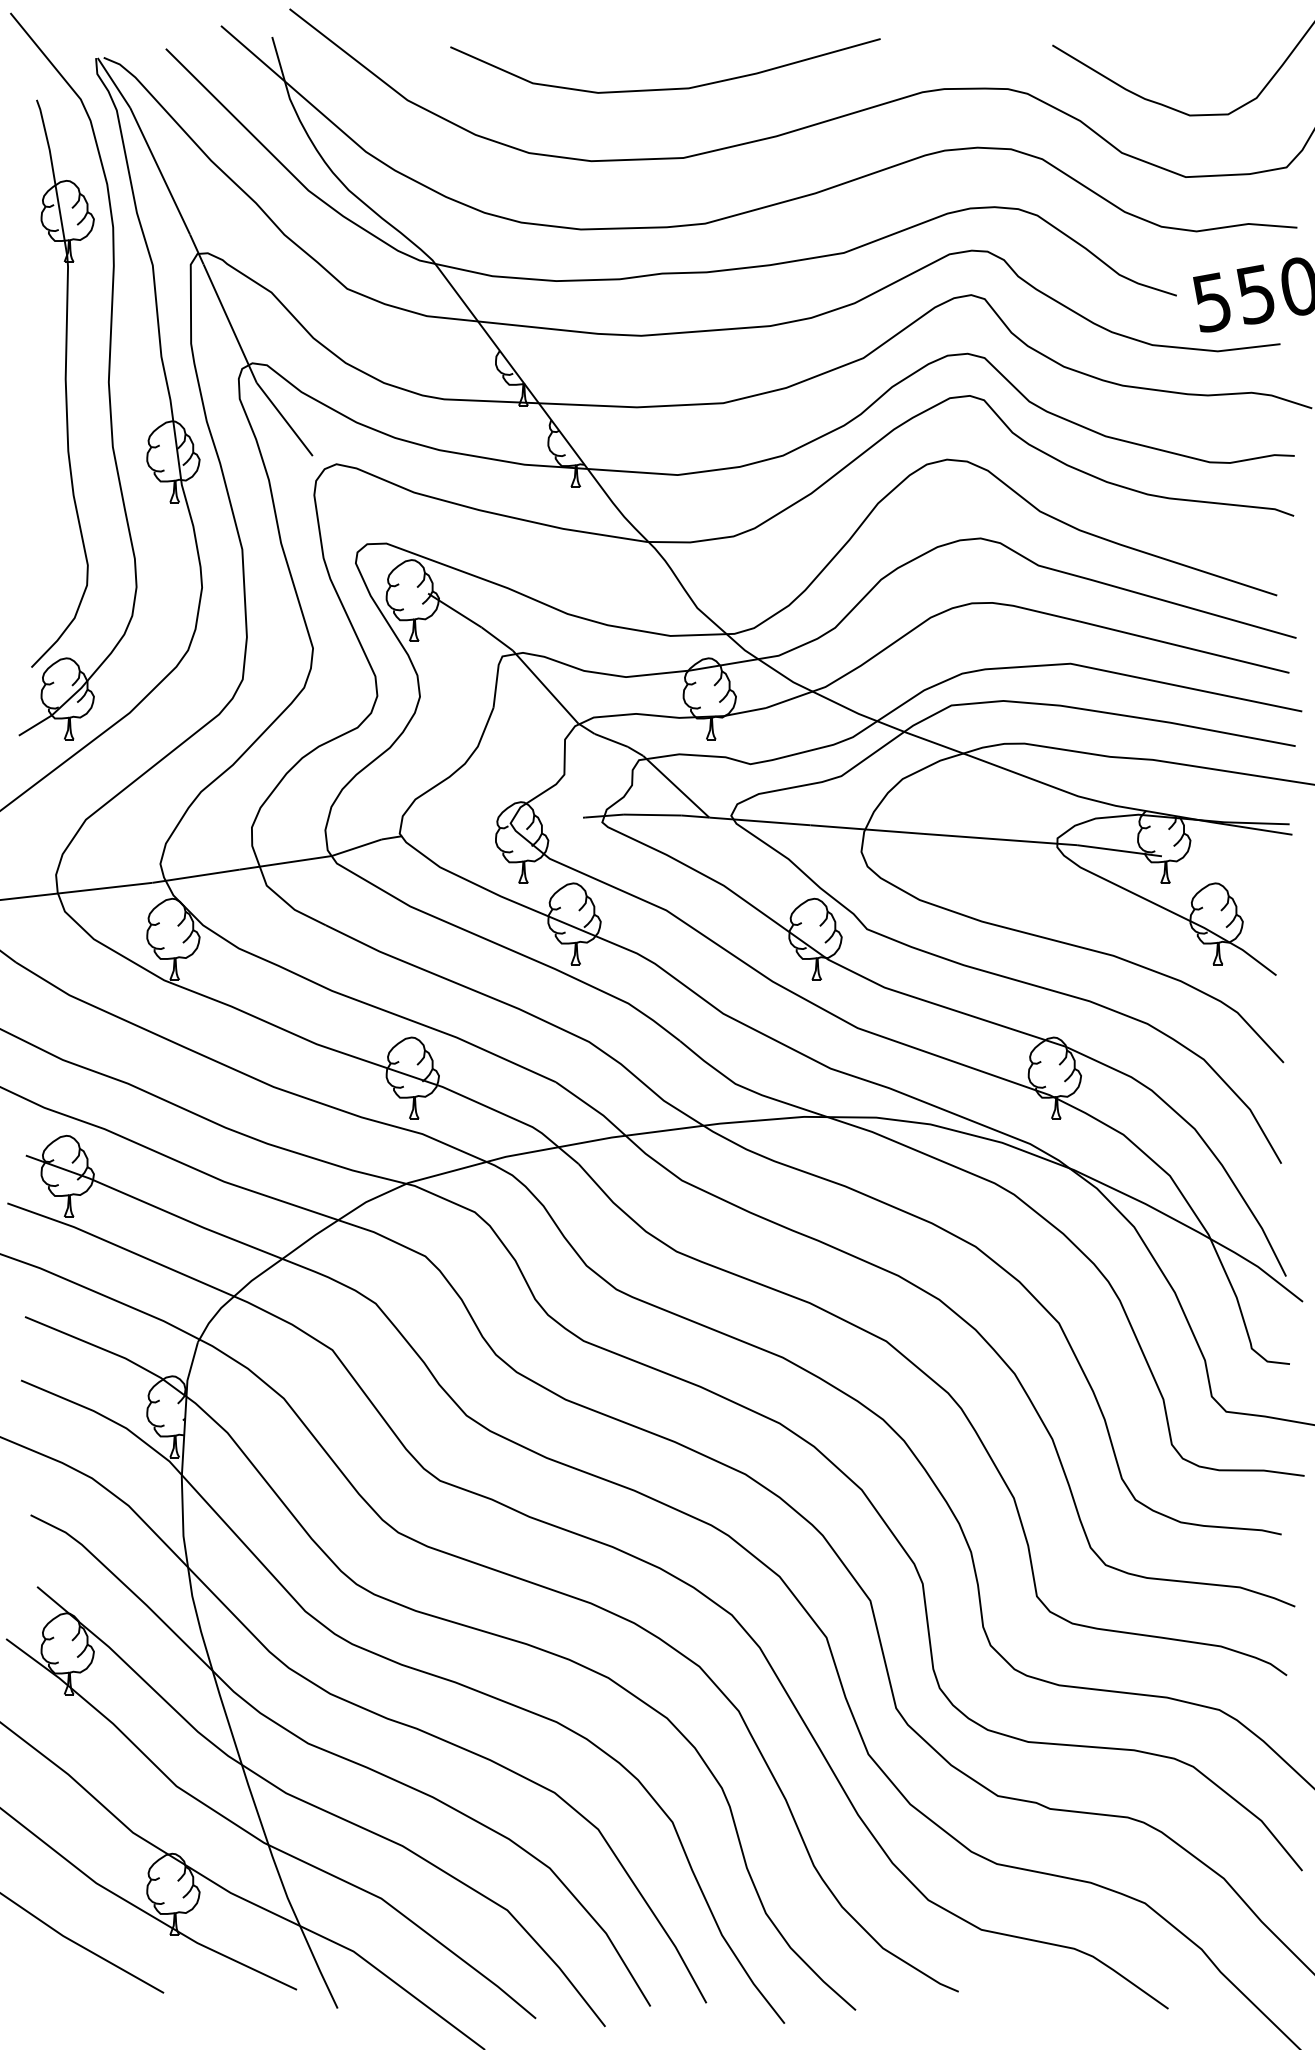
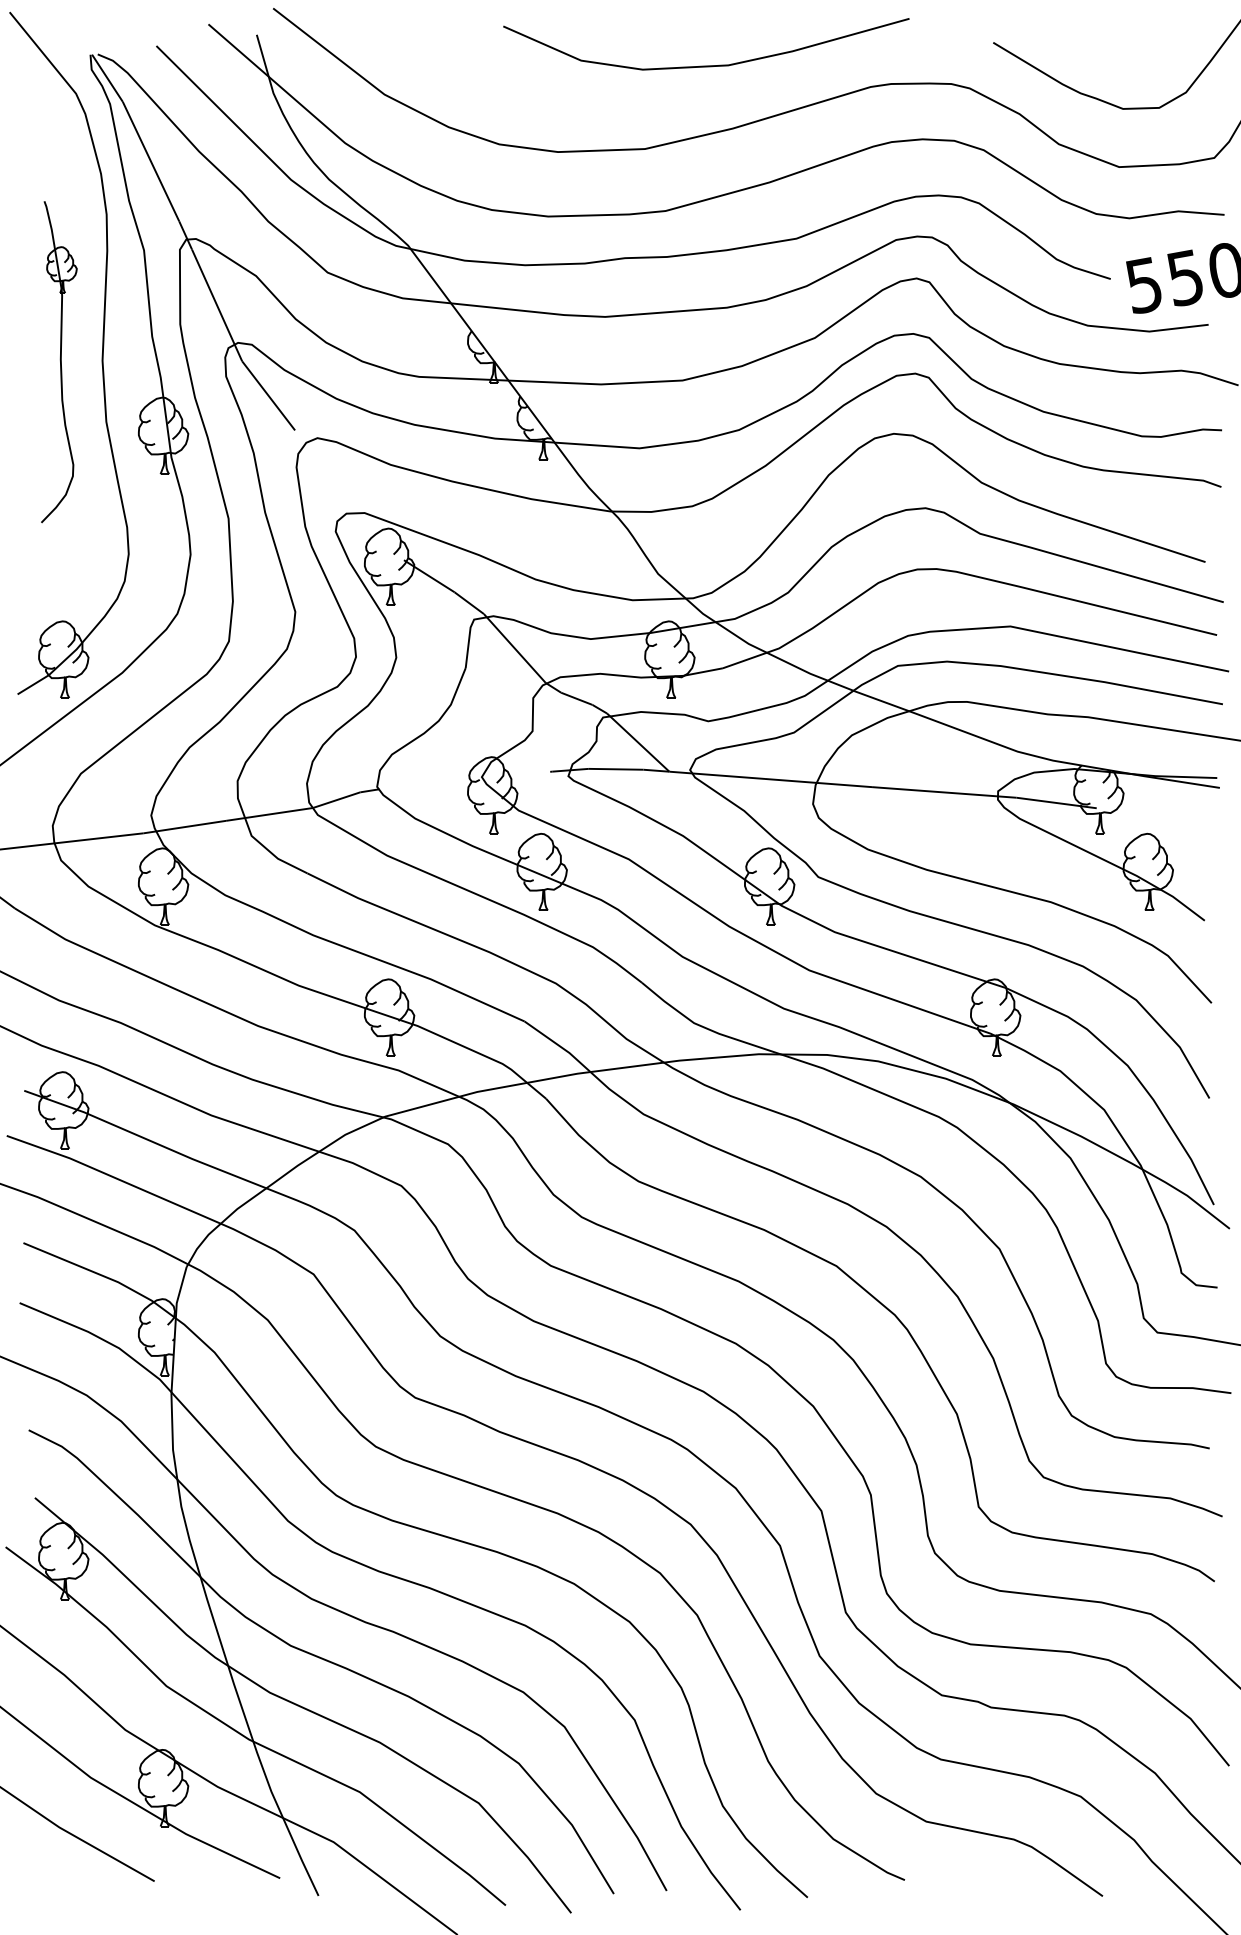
curve: (665, 88) -> (706, 65), moved
part: (62, 383) -> (58, 361), size x0.6

